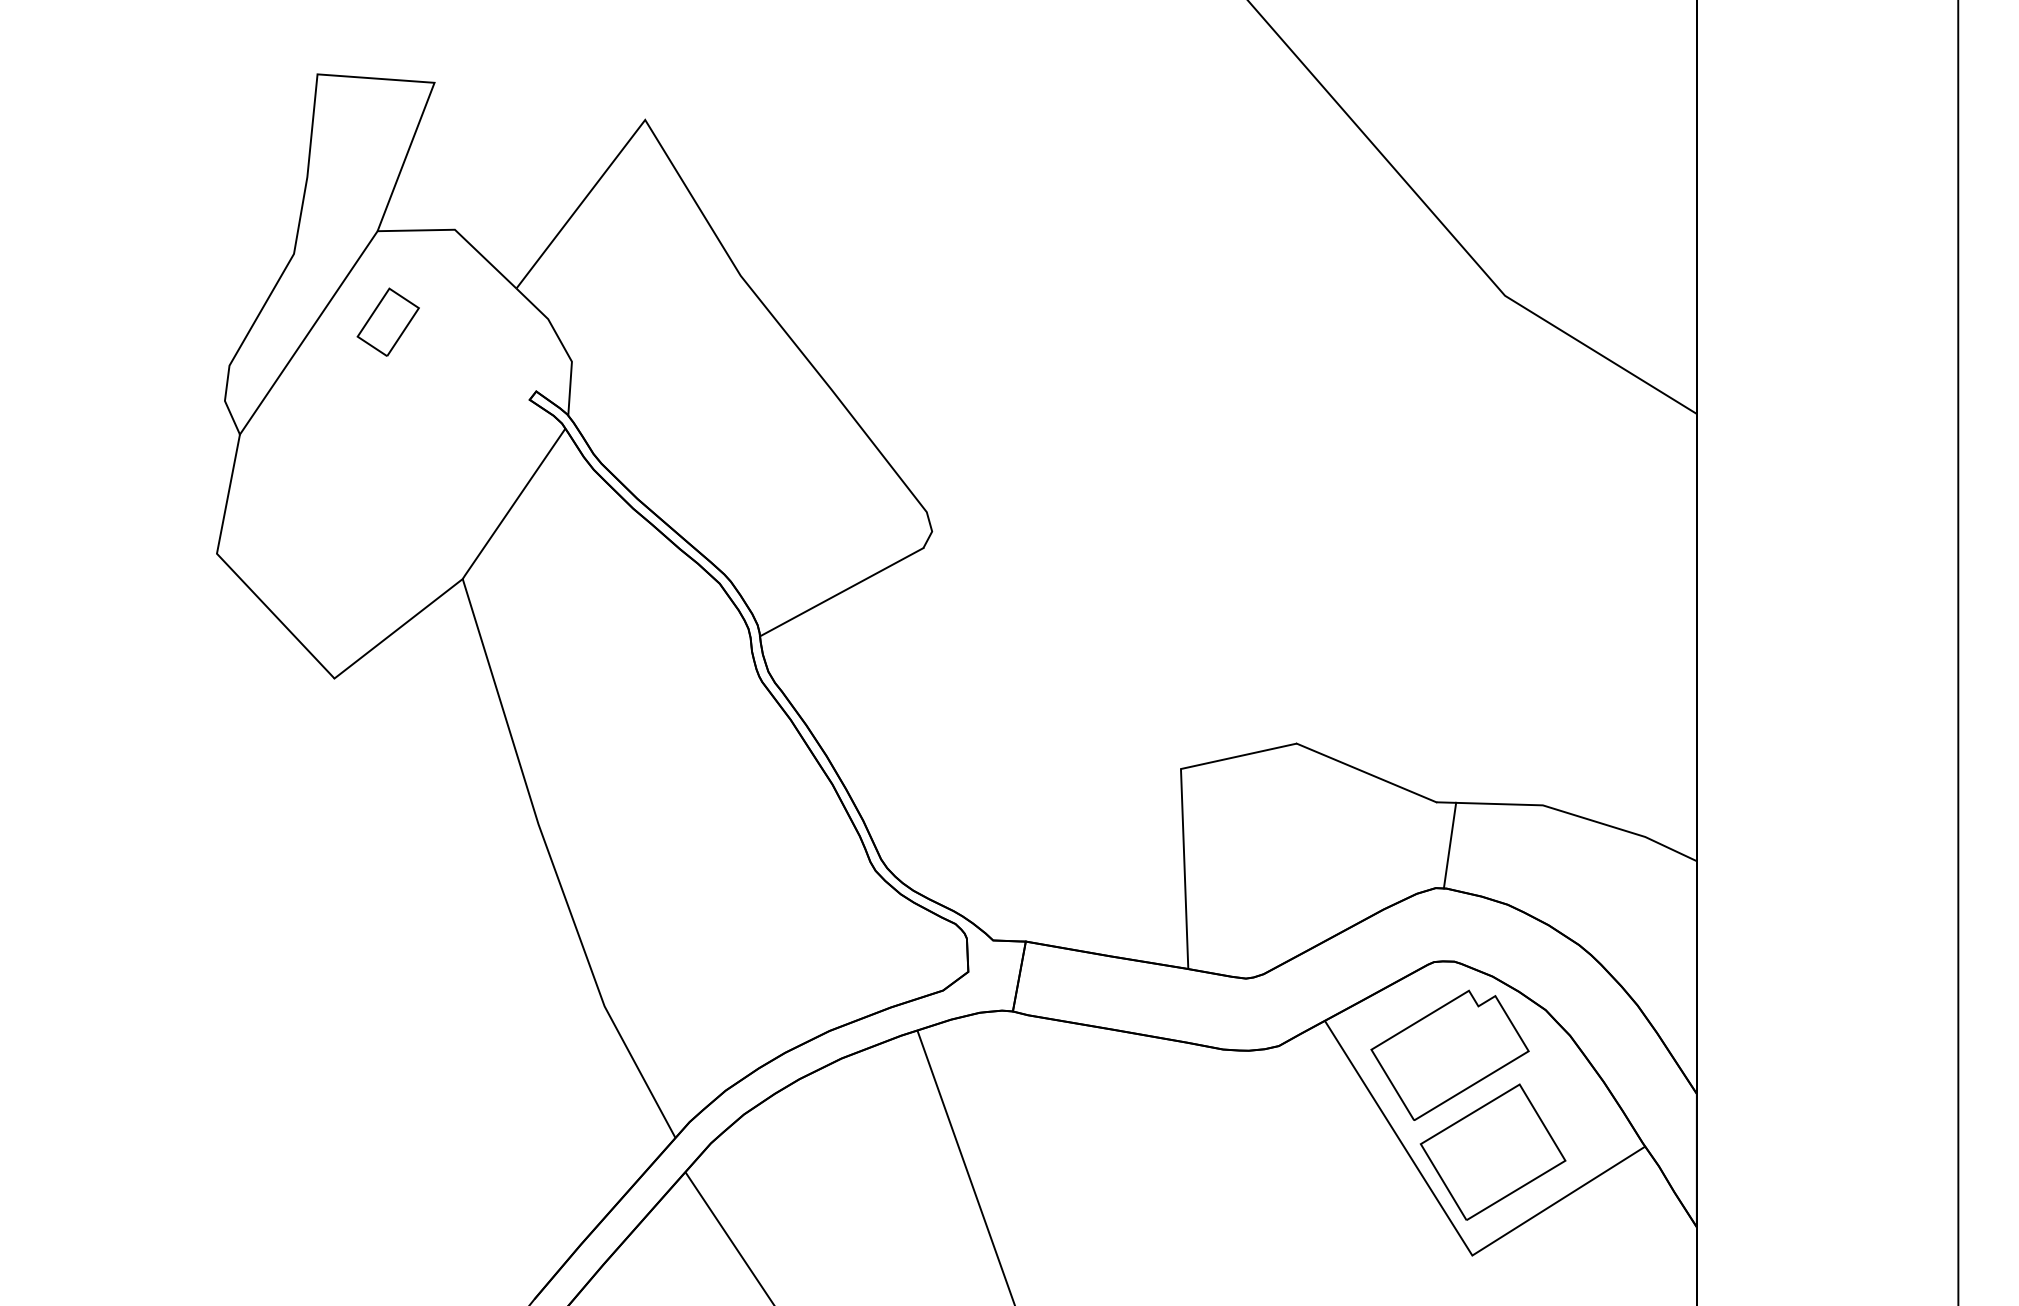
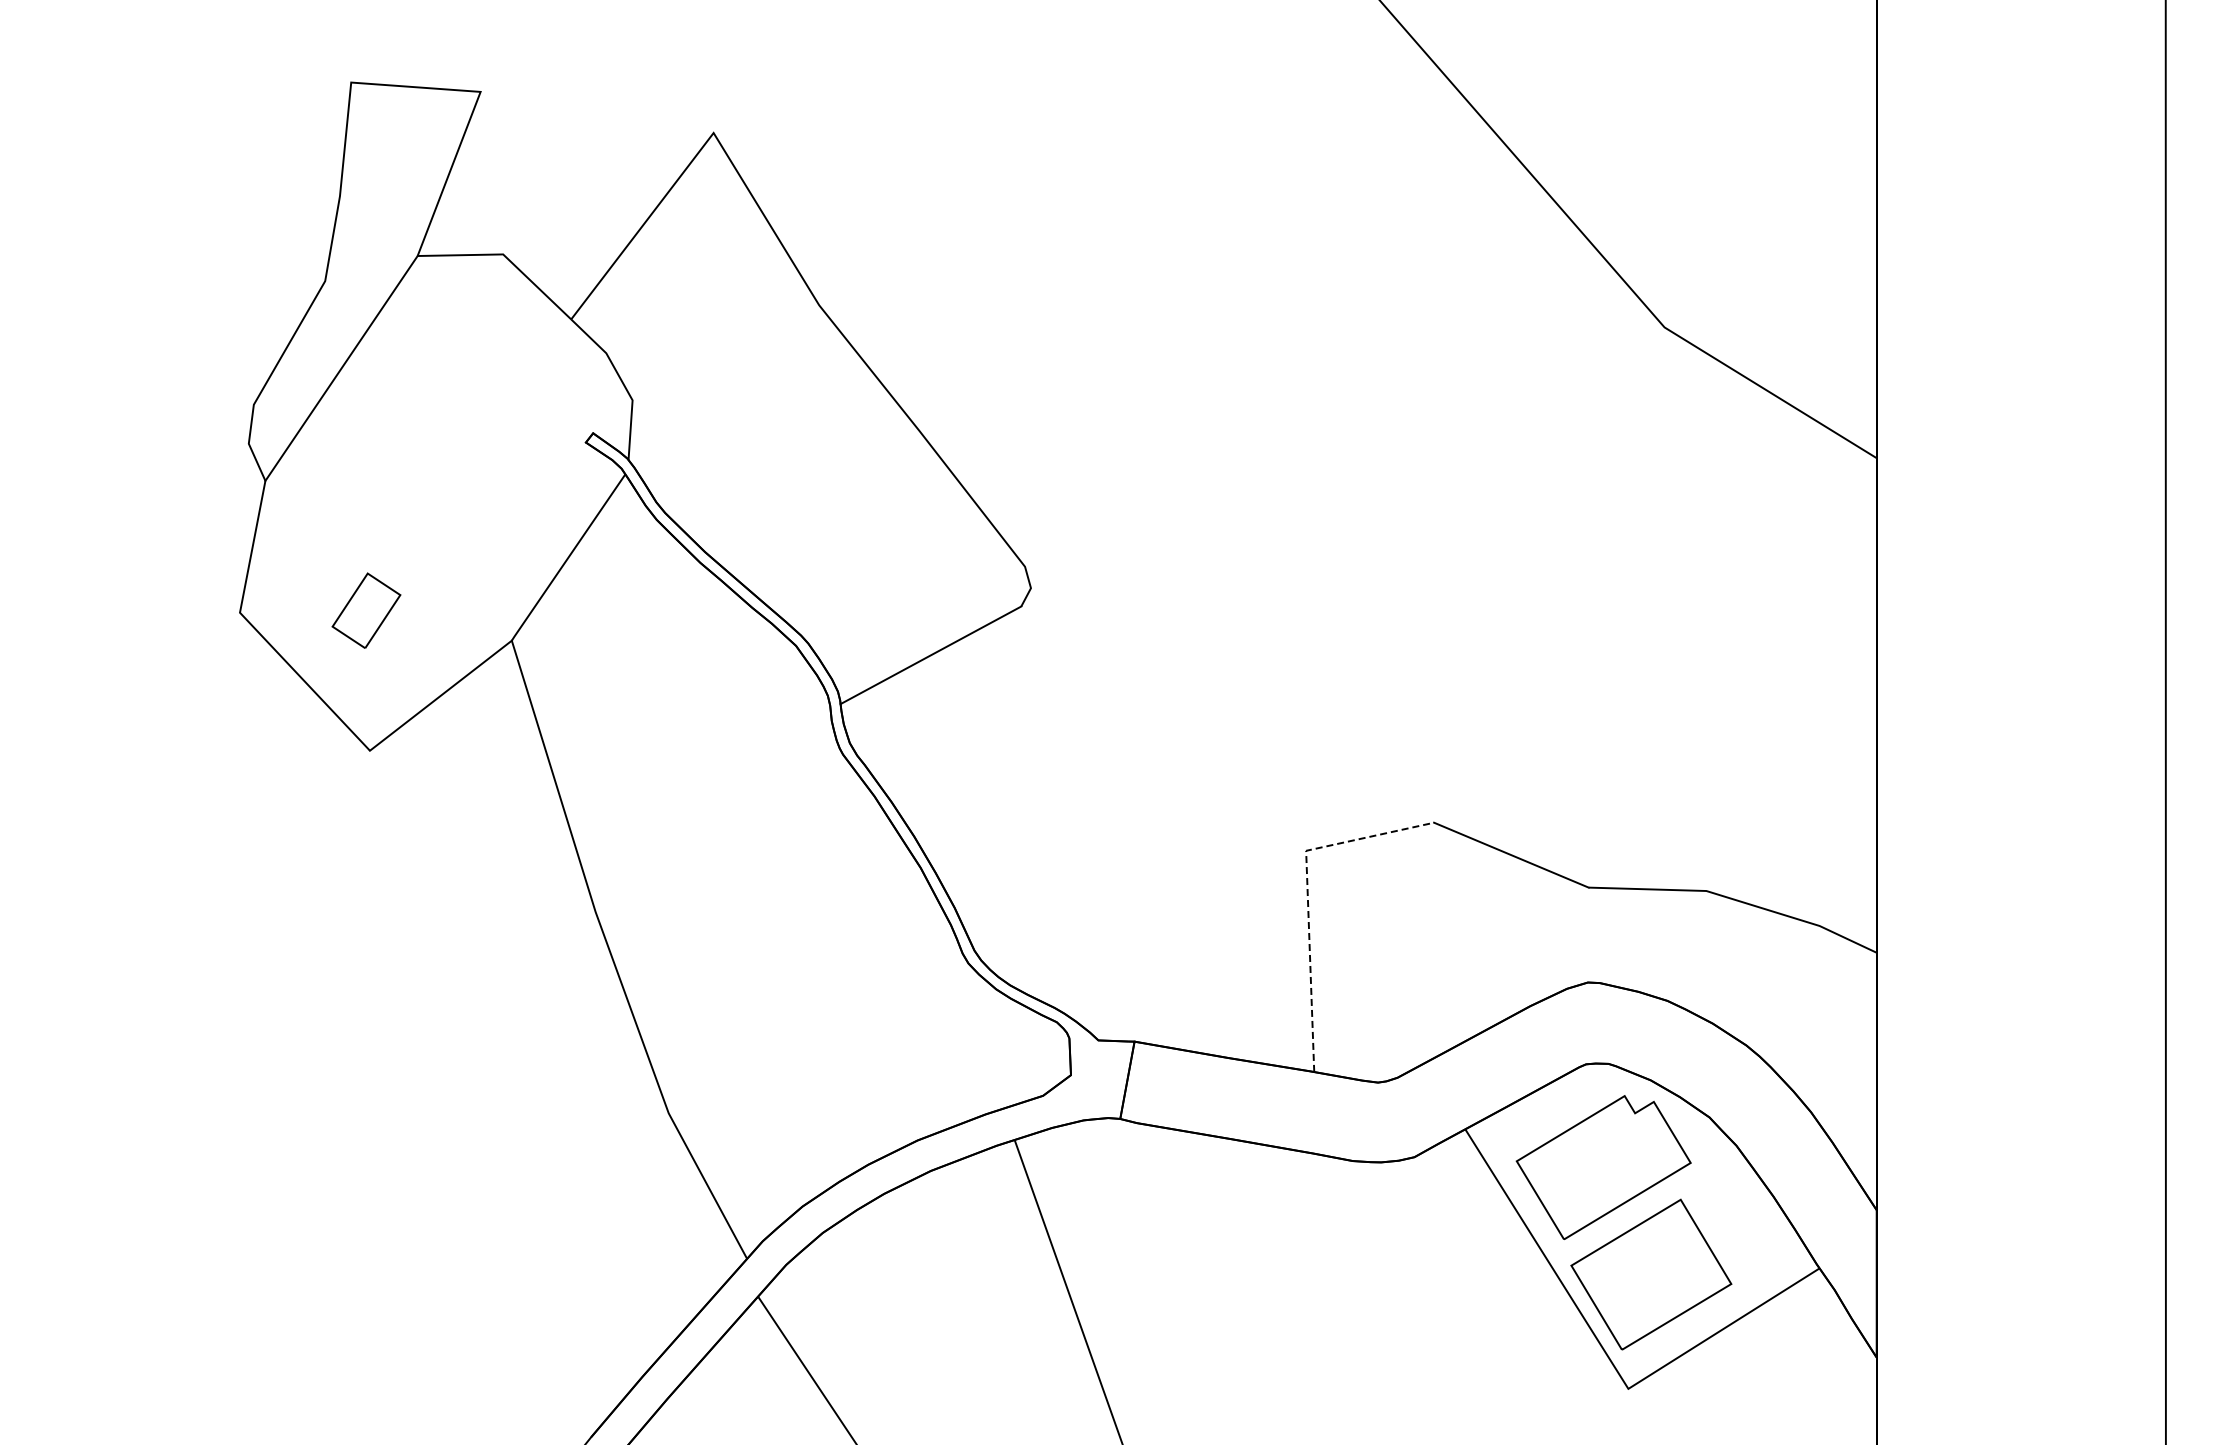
part: (388, 322) -> (366, 610), moved
line: (1182, 808) -> (1307, 894), solid -> dashed
line: (1449, 845) -> (1603, 935), removed

